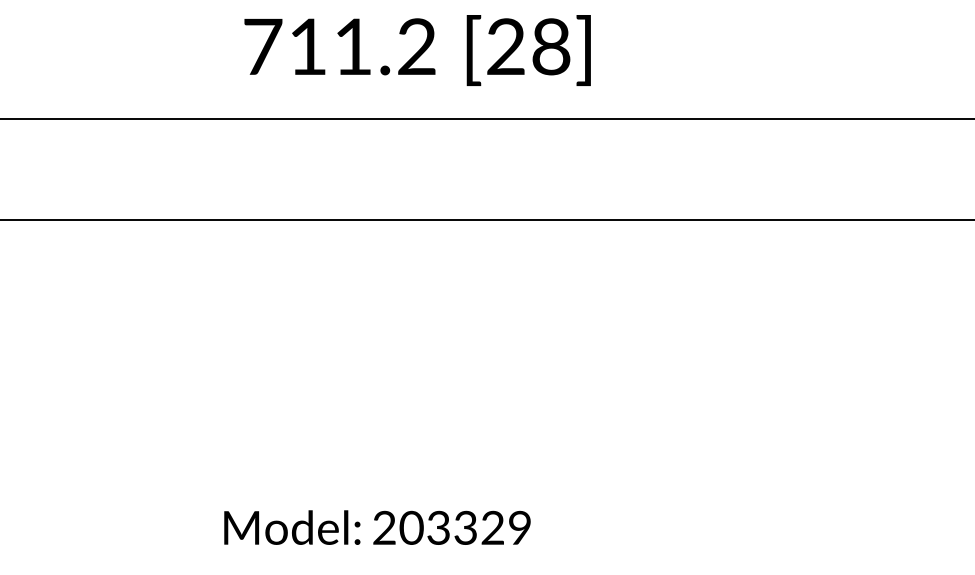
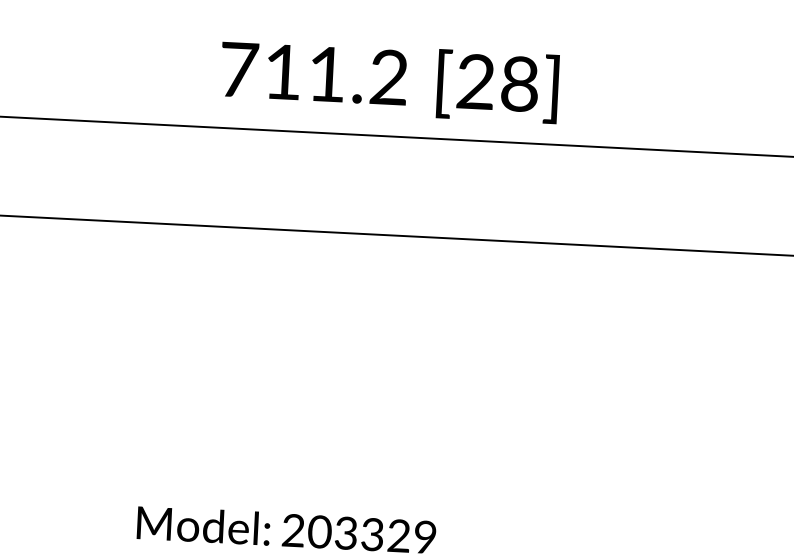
text: (417, 50) -> (389, 81), moved

